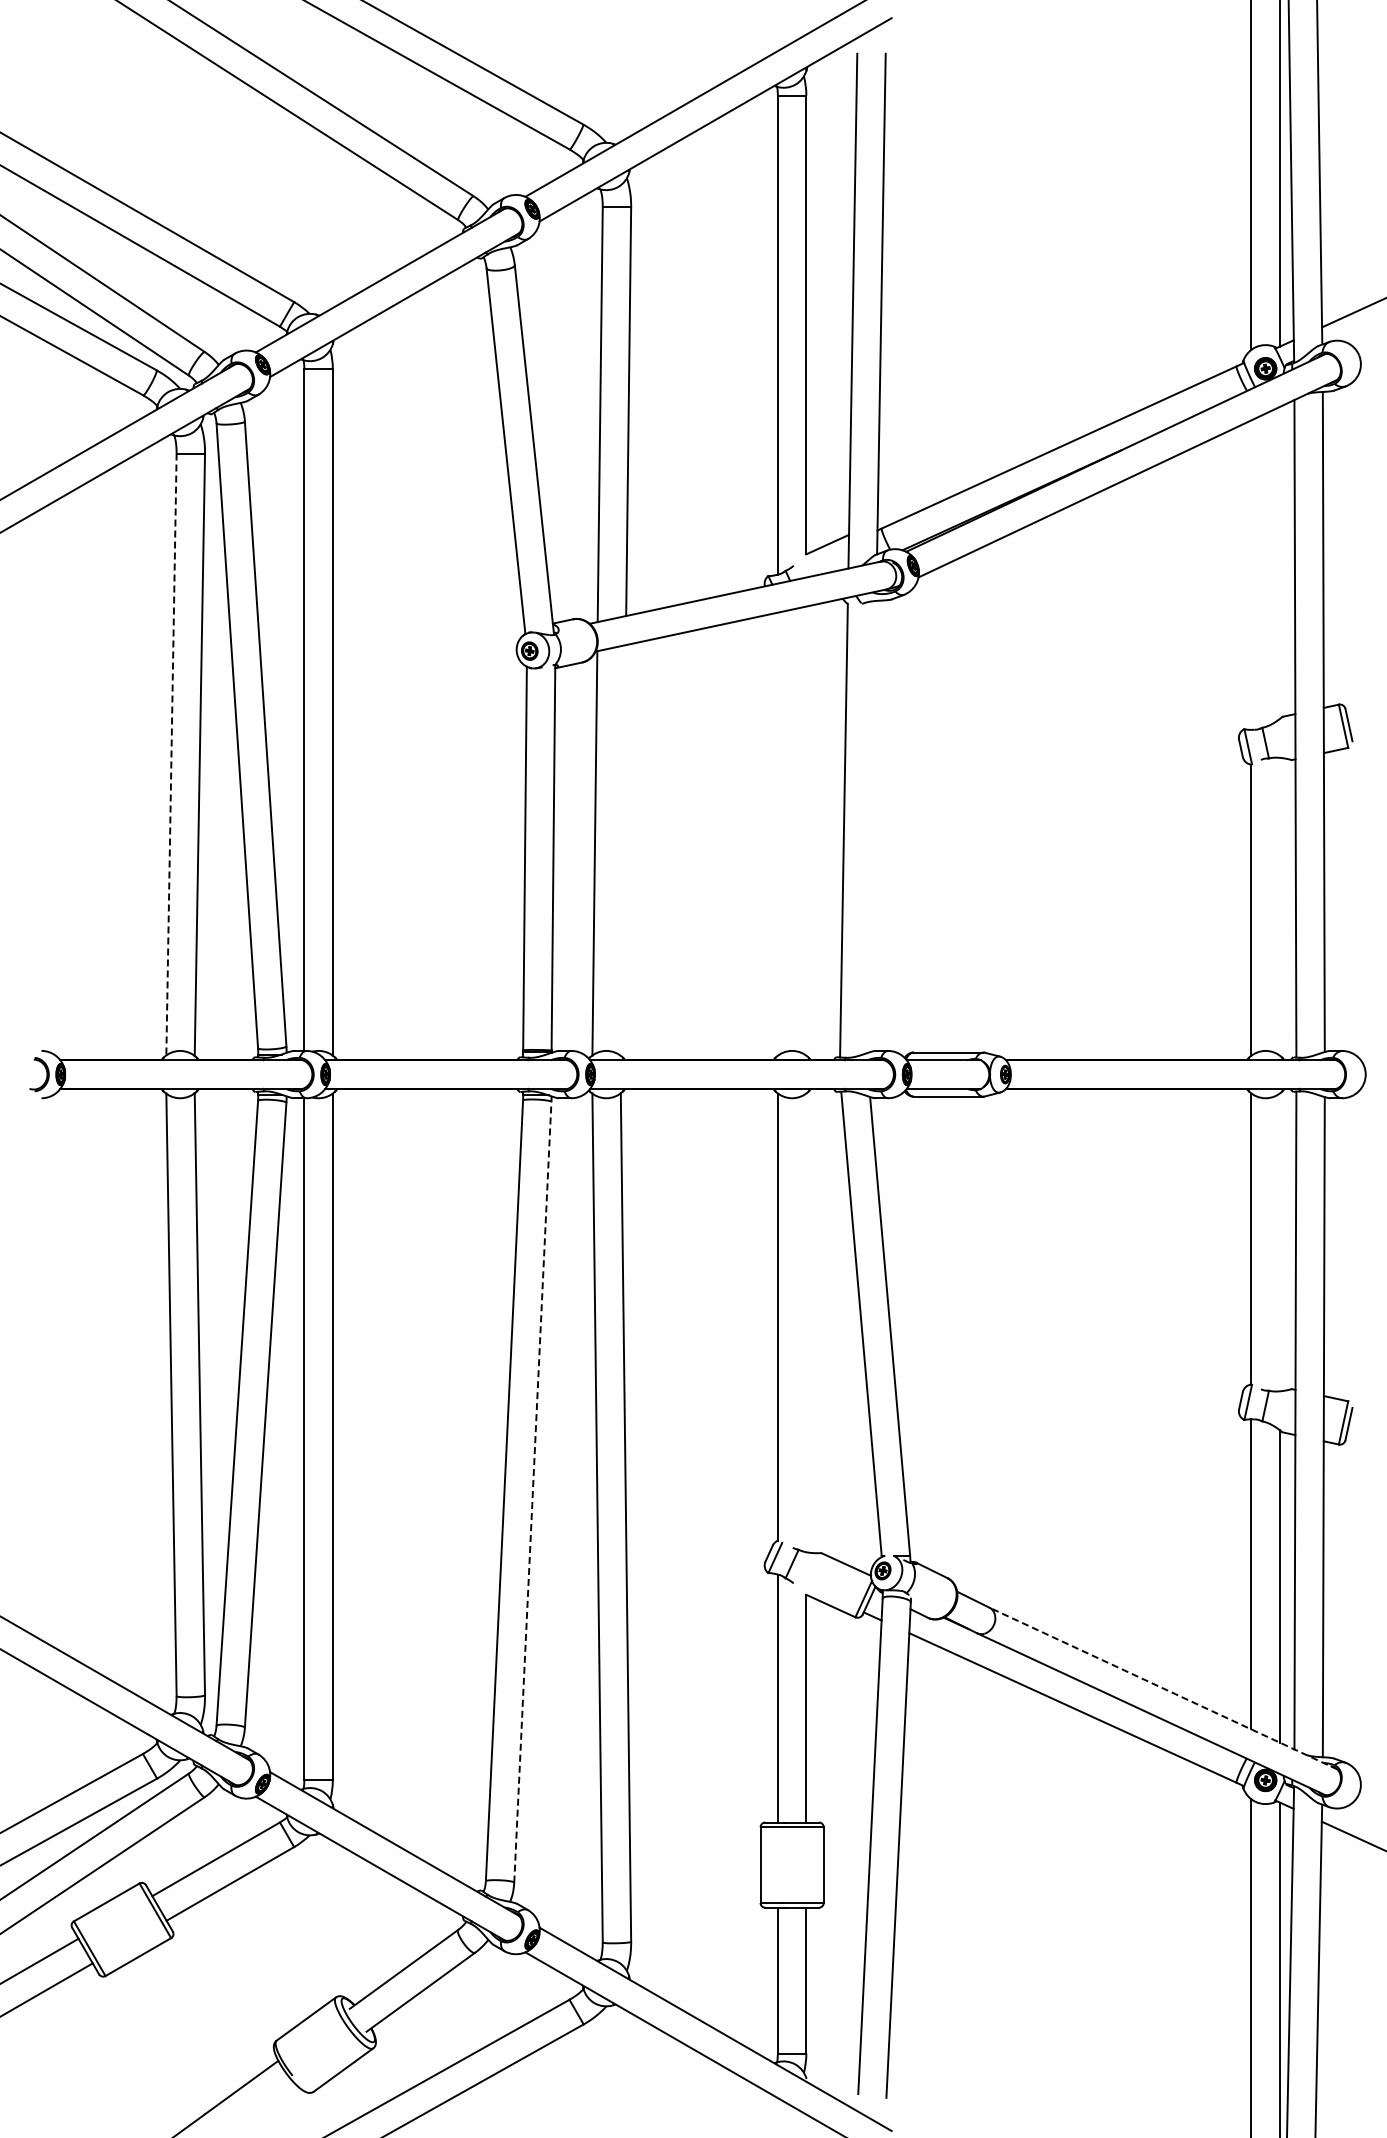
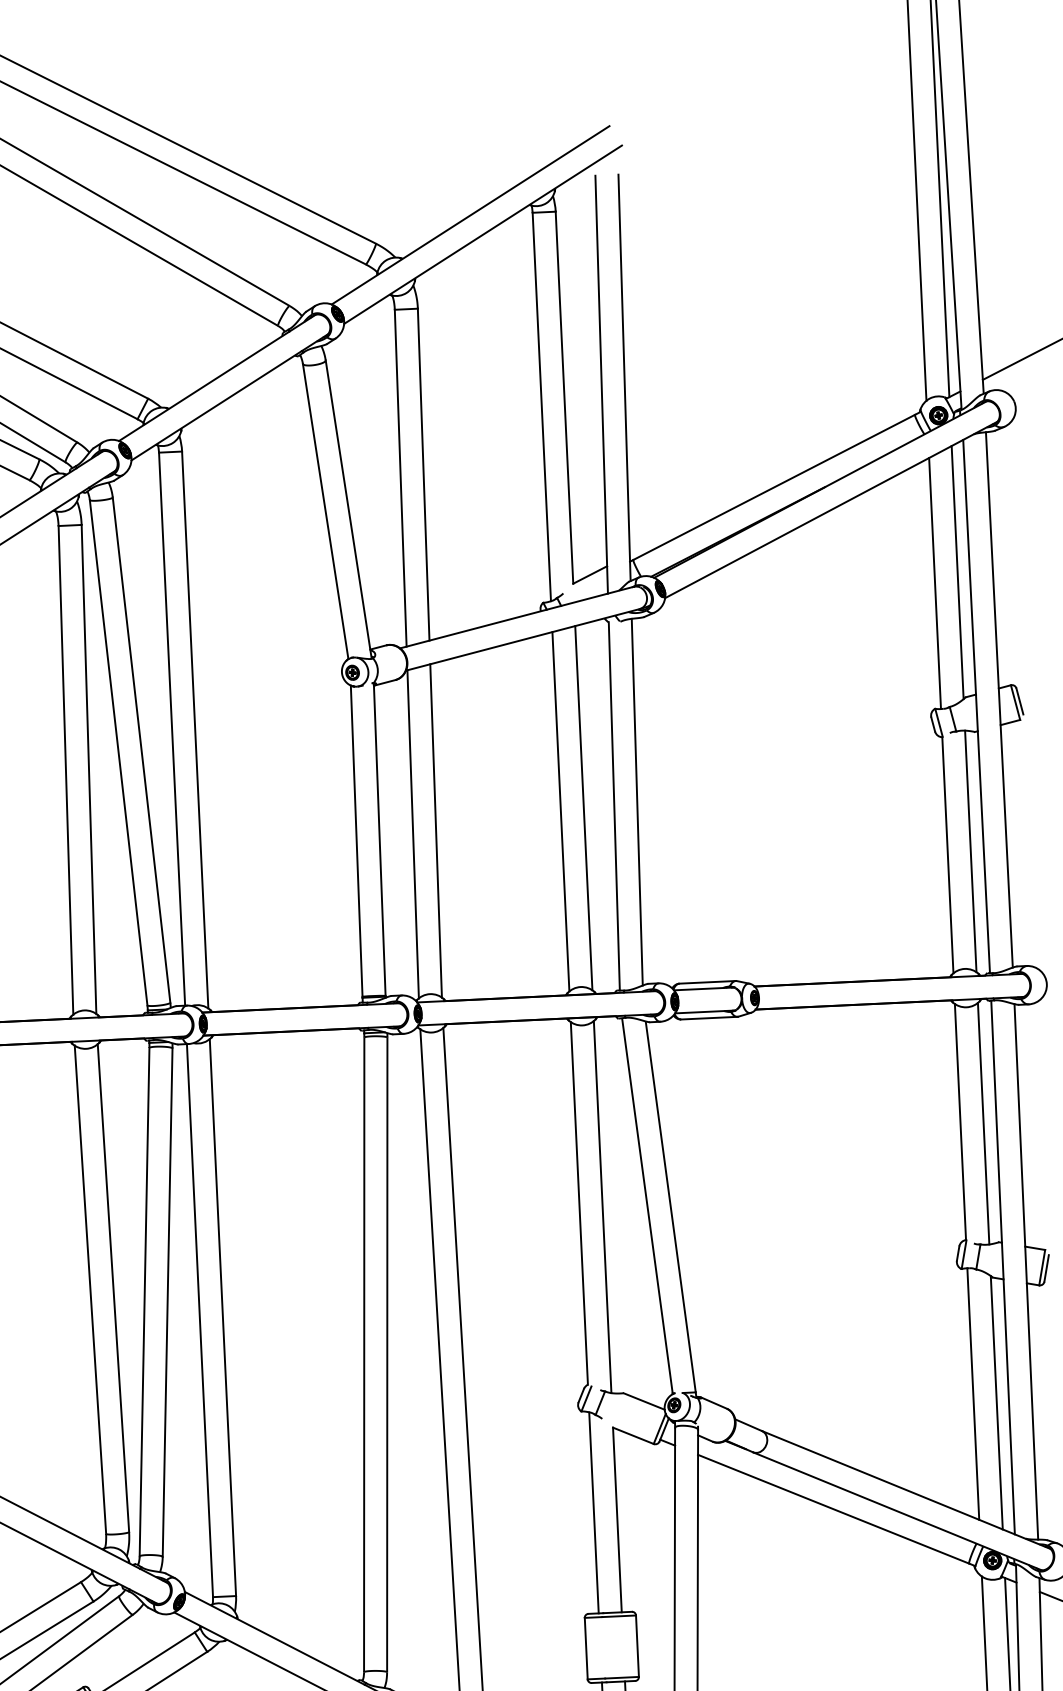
line: (1279, 562) -> (957, 572), added
line: (1251, 574) -> (935, 583), added
line: (171, 755) -> (66, 771), dashed -> solid
line: (872, 826) -> (637, 801), added
line: (806, 830) -> (583, 807), added
line: (777, 833) -> (560, 811), added
line: (622, 850) -> (435, 830), added
line: (1279, 906) -> (970, 851), added
line: (1279, 1242) -> (983, 1123), added
line: (806, 1322) -> (602, 1206), added
line: (532, 1492) -> (387, 1355), dashed -> solid
line: (1163, 1688) -> (906, 1489), dashed -> solid

